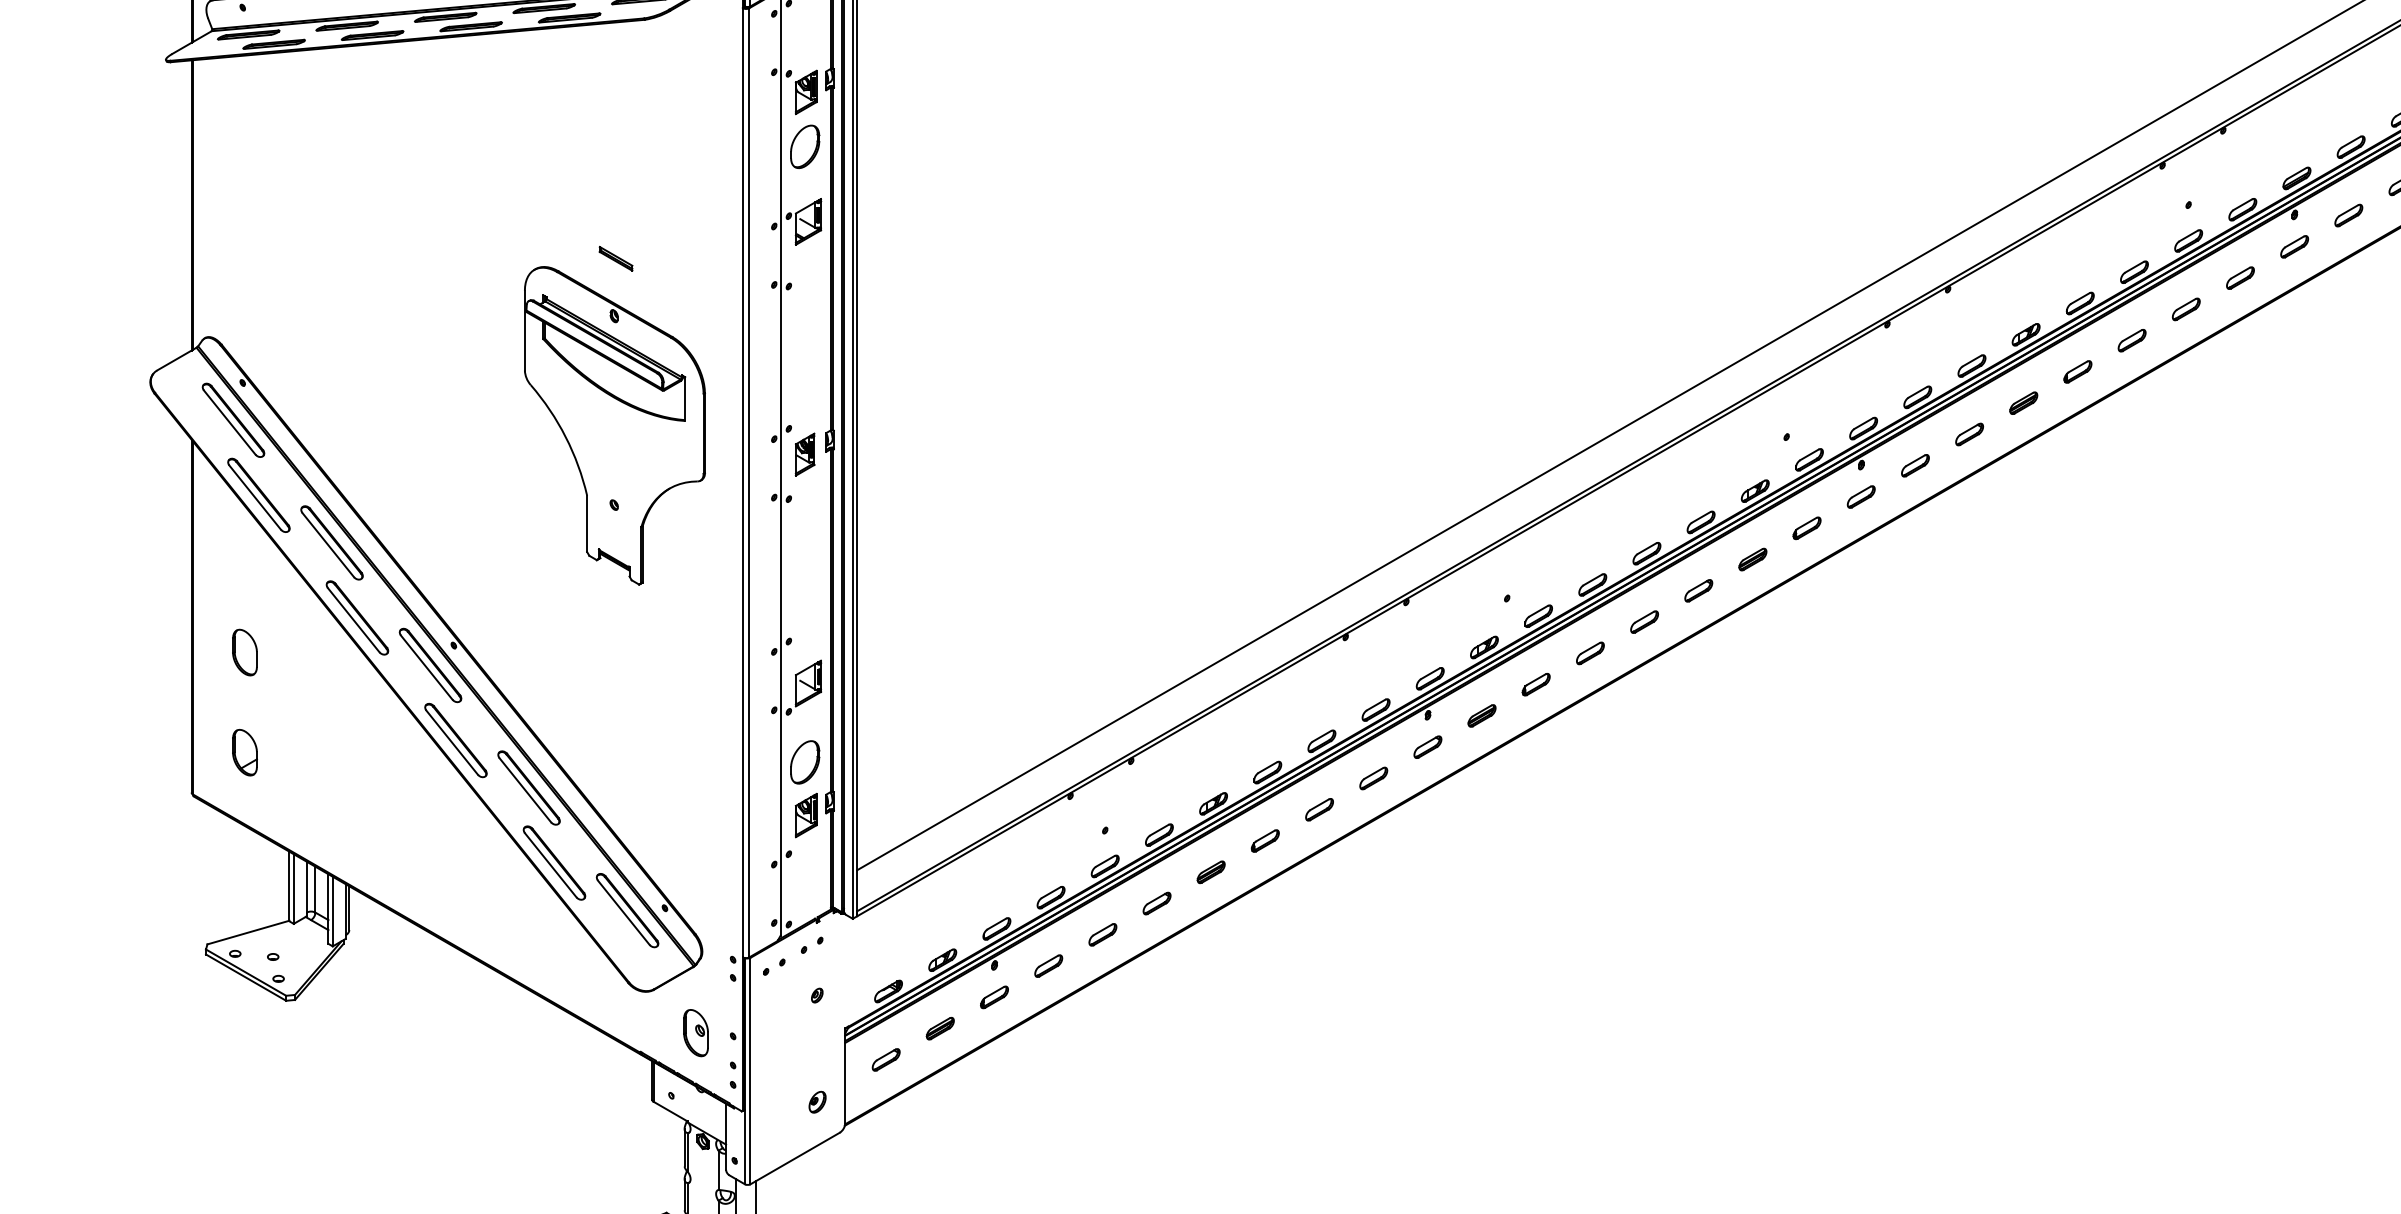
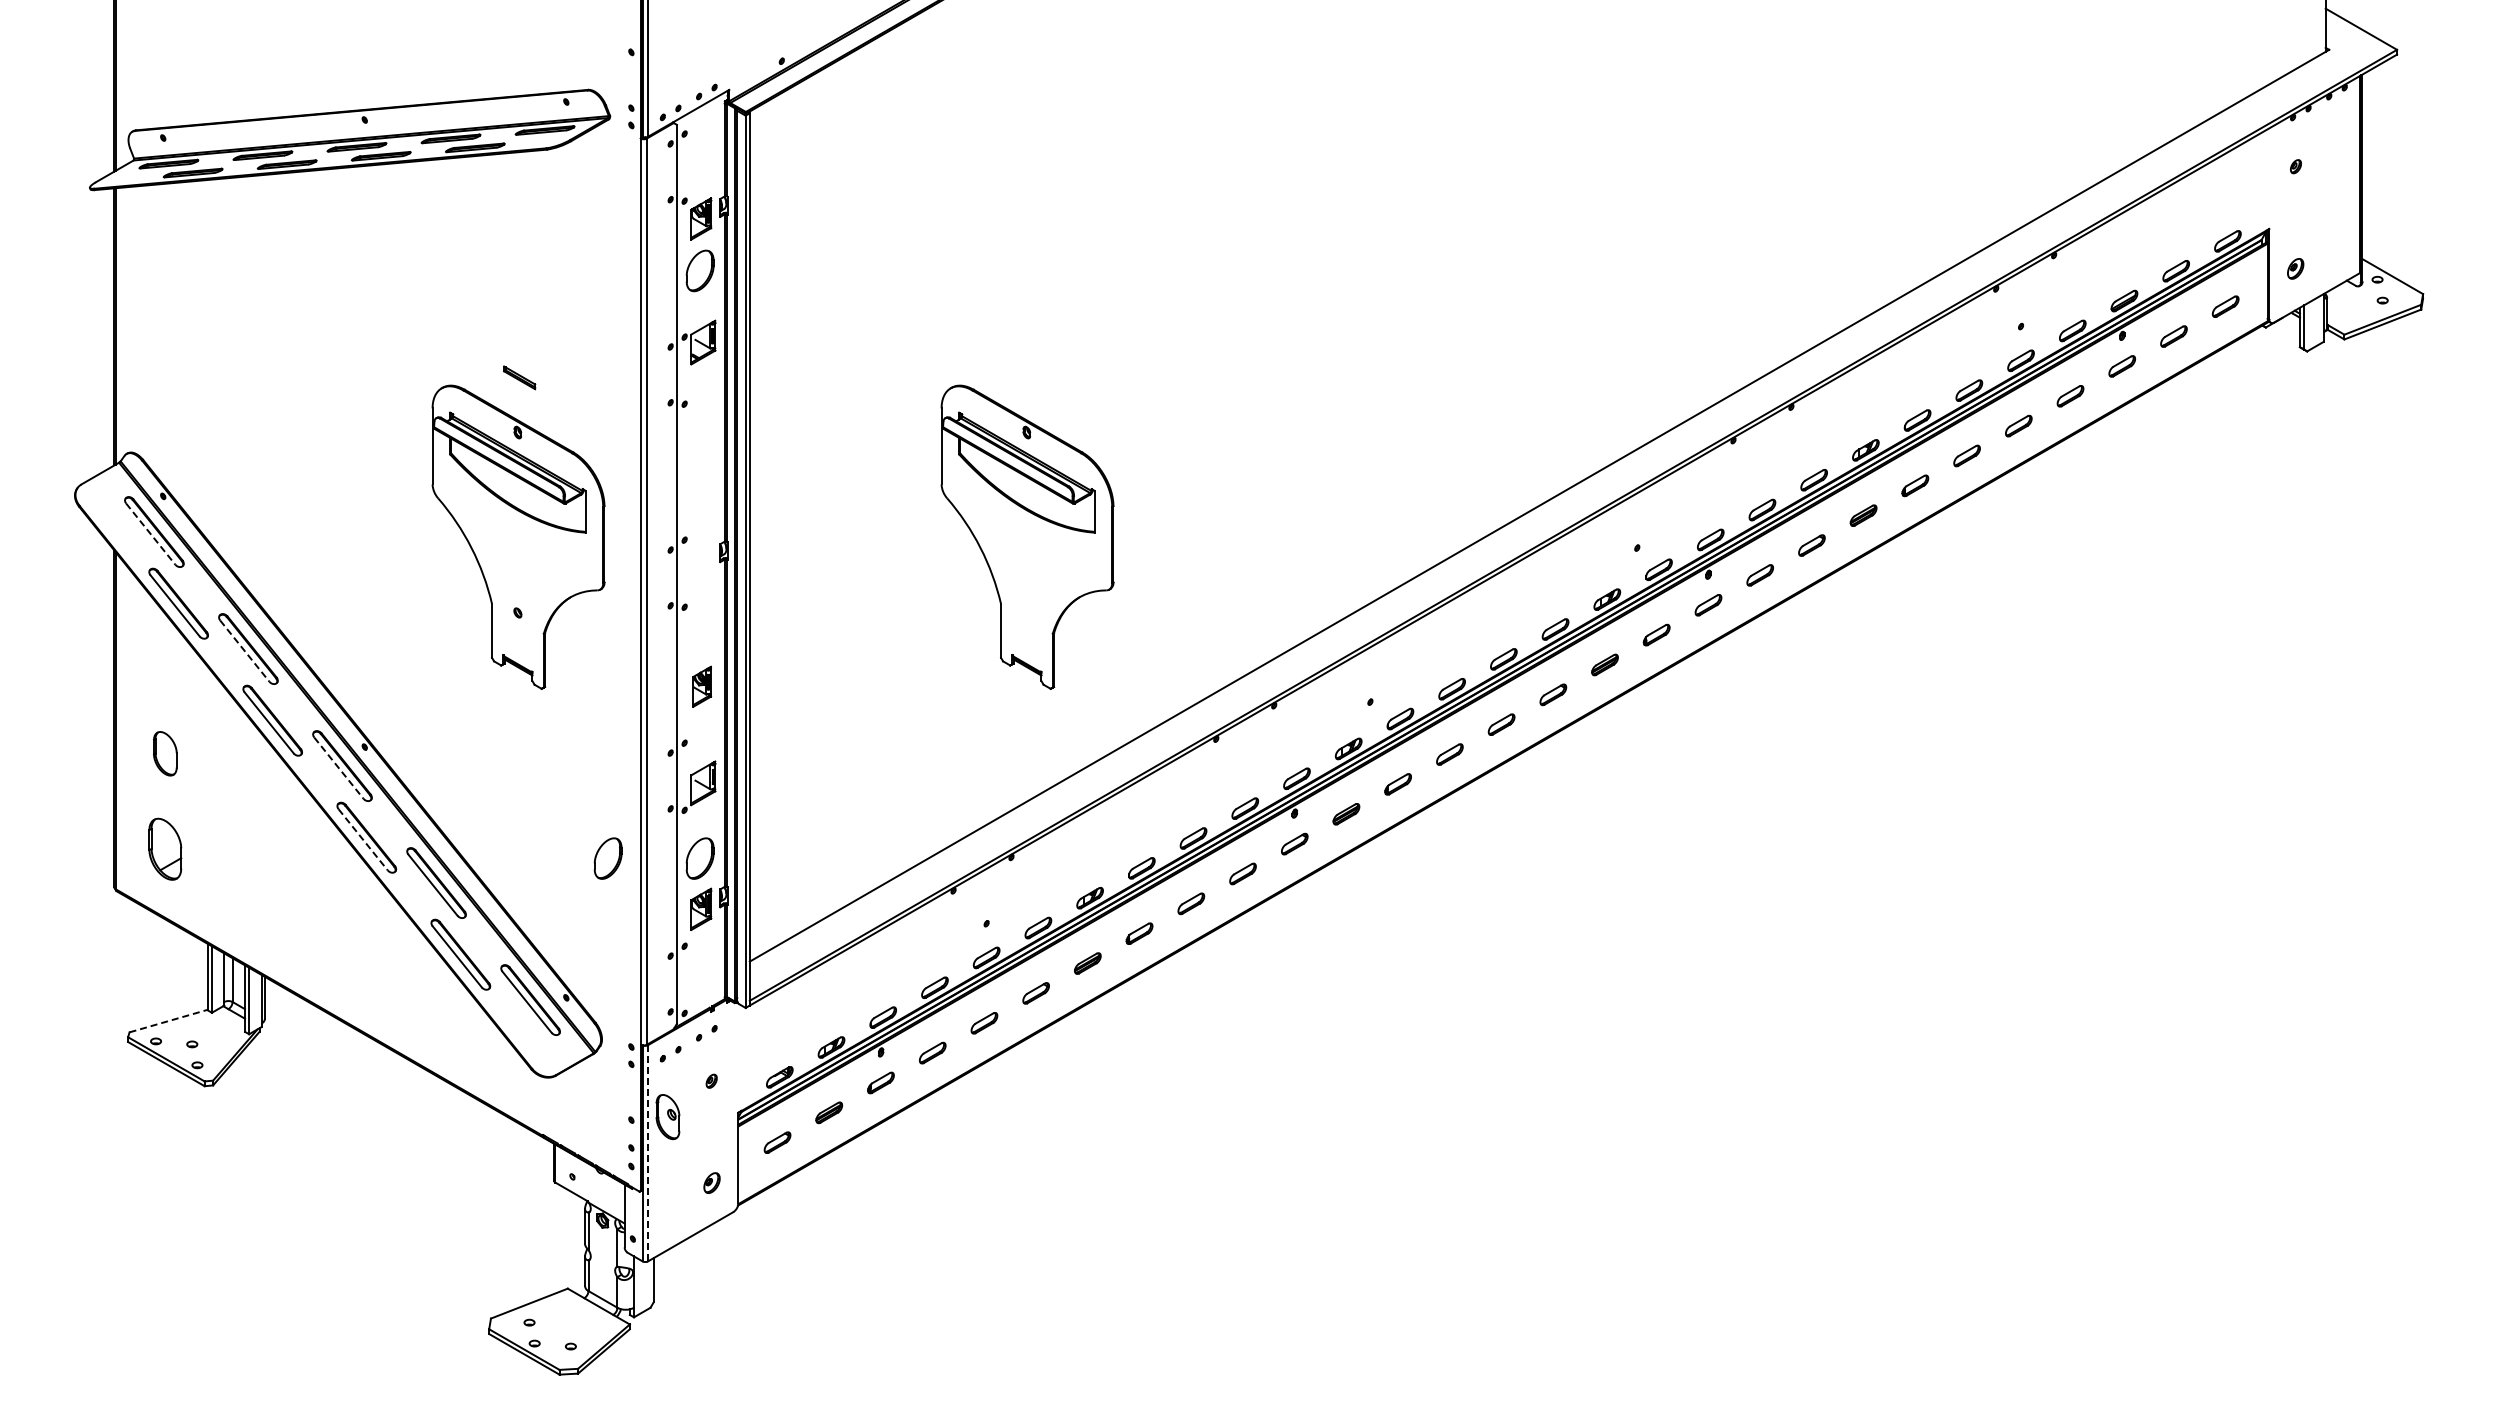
line: (230, 422) -> (151, 534), solid -> dashed
part: (1148, 425) -> (1027, 536), added
part: (805, 454) -> (702, 686), moved
line: (328, 545) -> (245, 651), solid -> dashed
line: (427, 668) -> (339, 768), solid -> dashed
line: (452, 743) -> (363, 840), solid -> dashed
part: (245, 752) -> (165, 849), size x1.4
part: (708, 762) -> (607, 858), added
line: (248, 933) -> (168, 1021), solid -> dashed
part: (695, 1033) -> (667, 1117), moved
line: (749, 1071) -> (647, 1153), solid -> dashed

